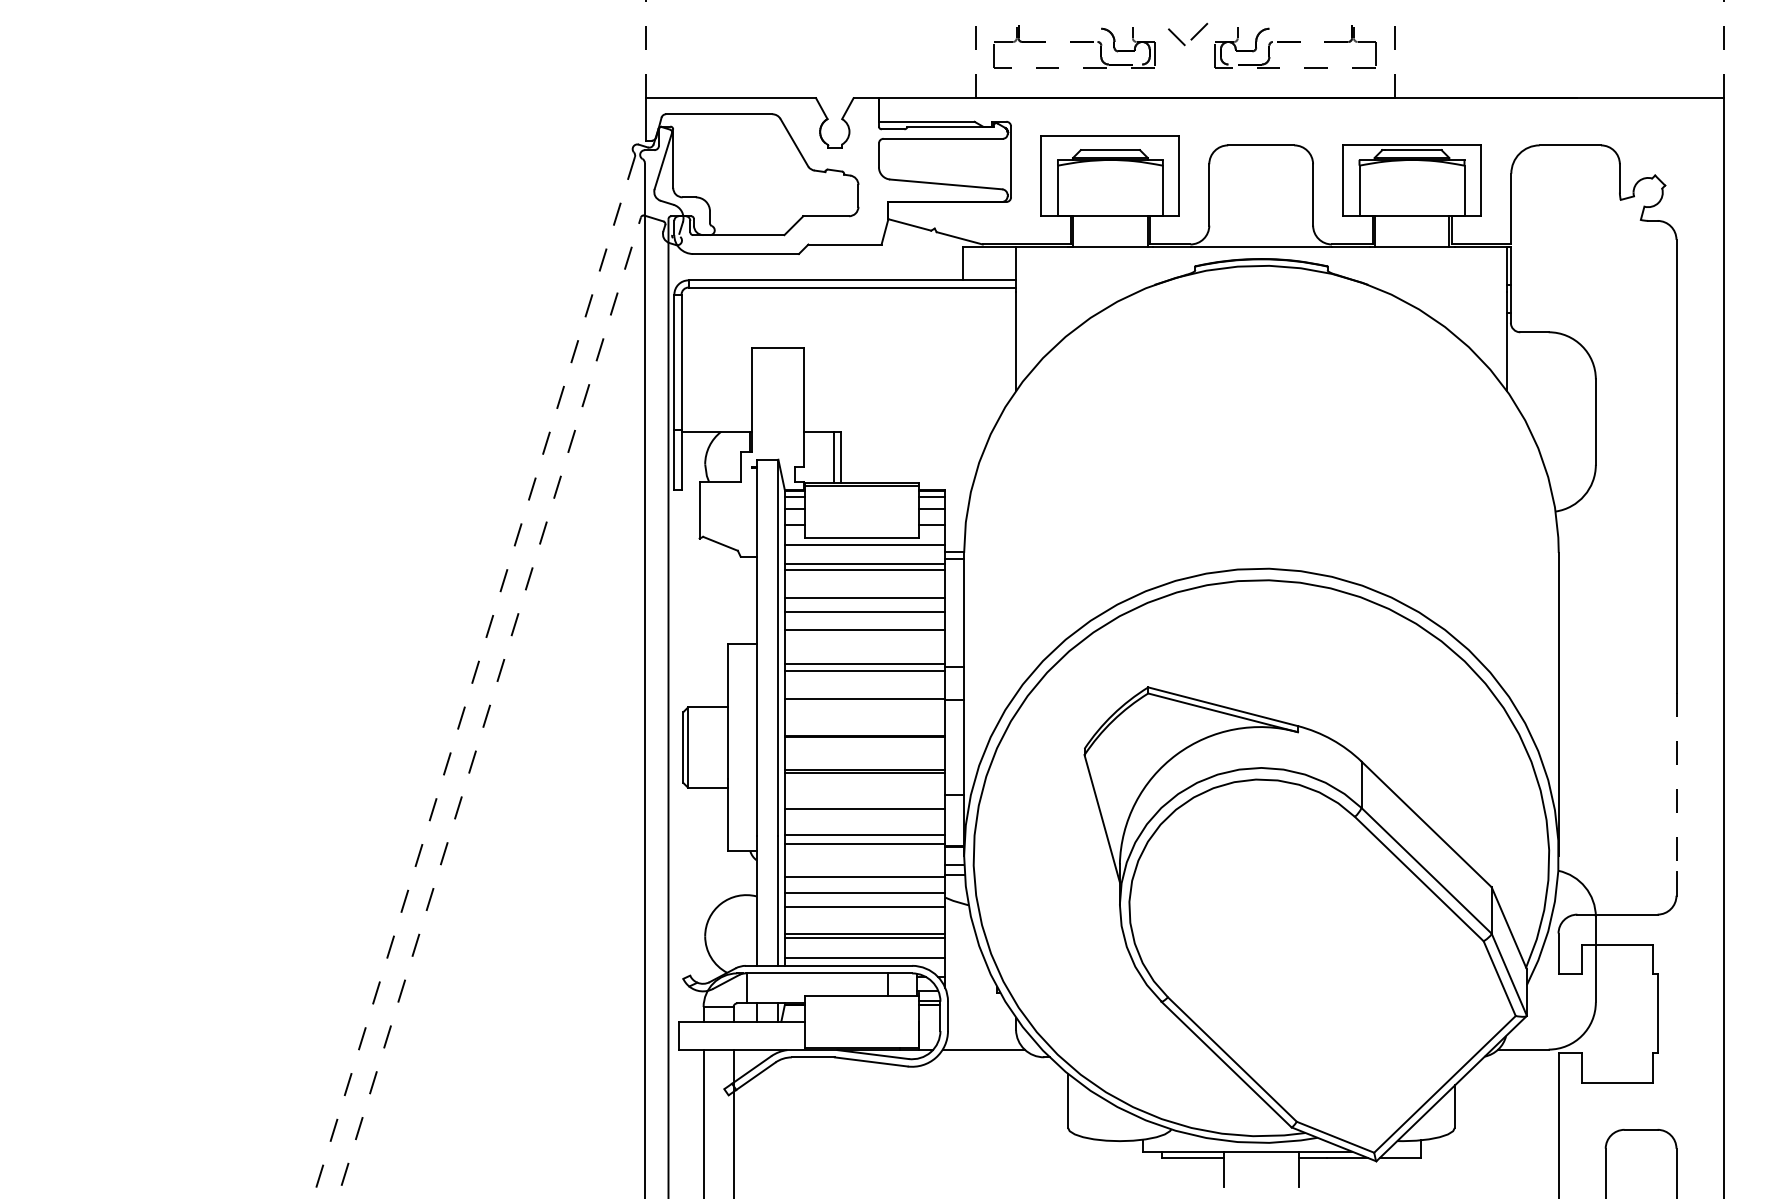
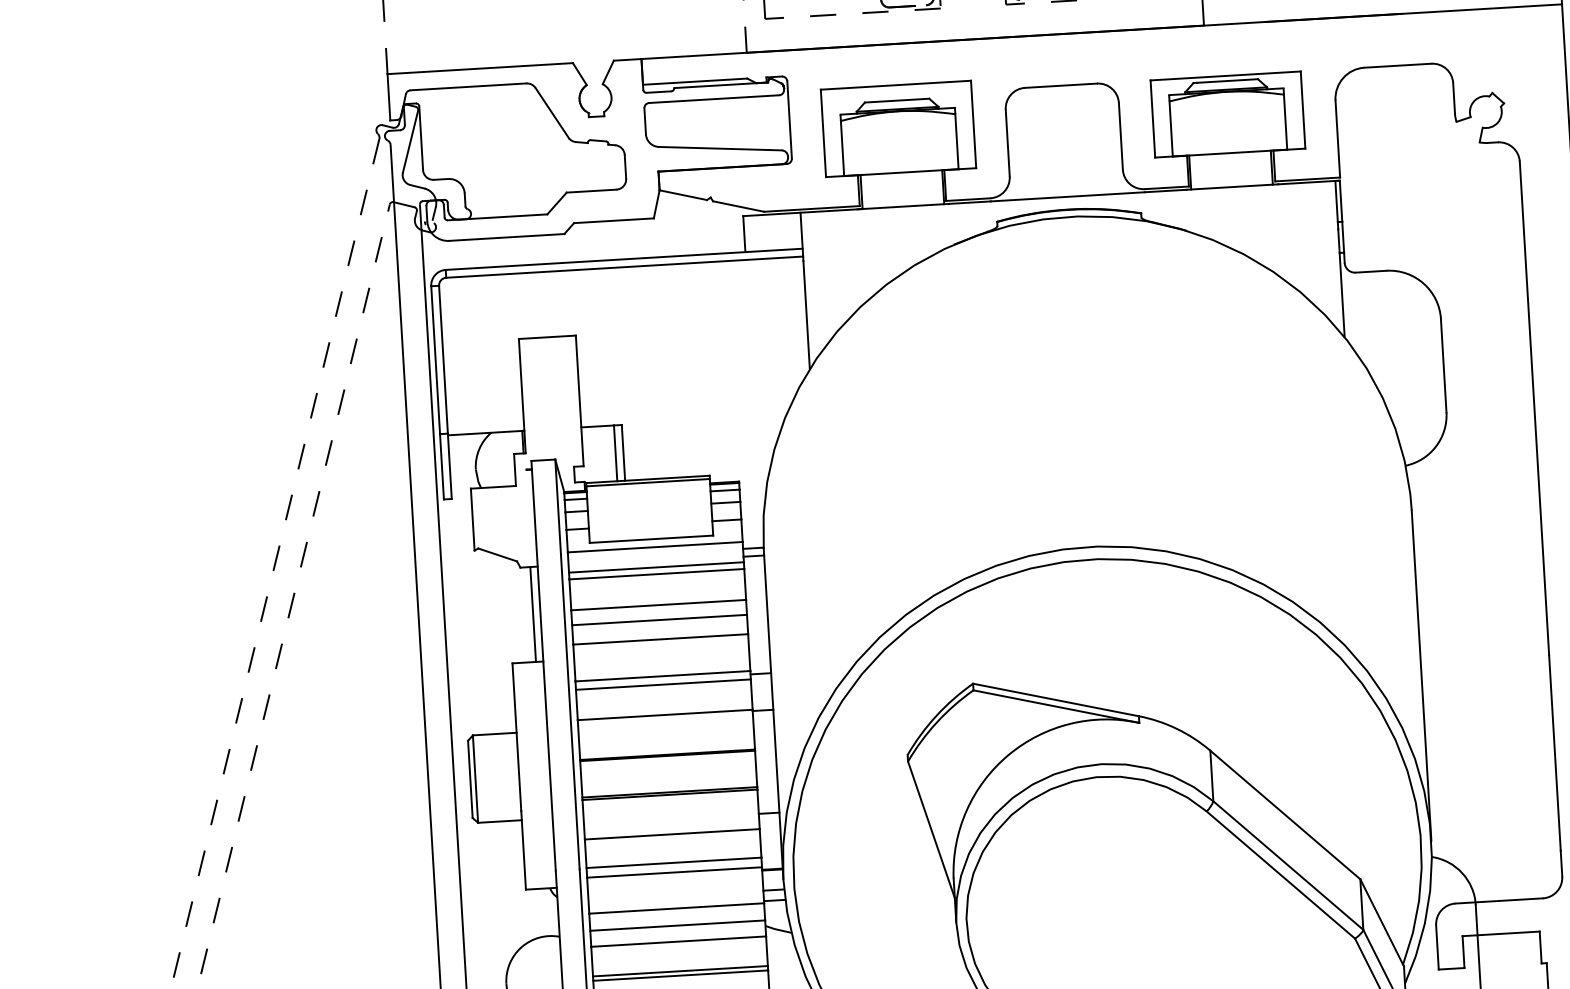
line: (749, 599) -> (532, 613), added
line: (1676, 782) -> (1554, 753), dashed -> solid

